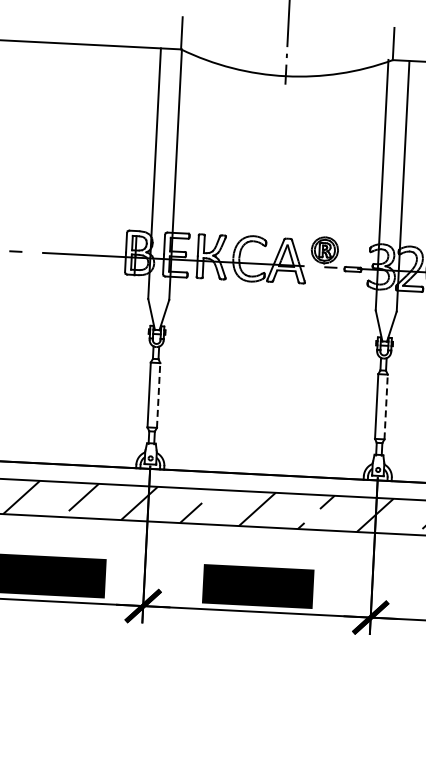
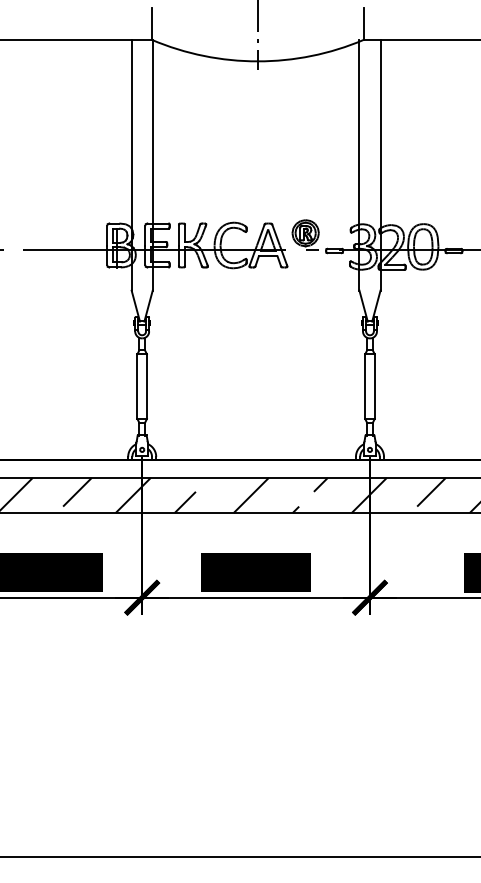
line: (158, 395) -> (146, 386), dashed -> solid
line: (385, 406) -> (374, 386), dashed -> solid

